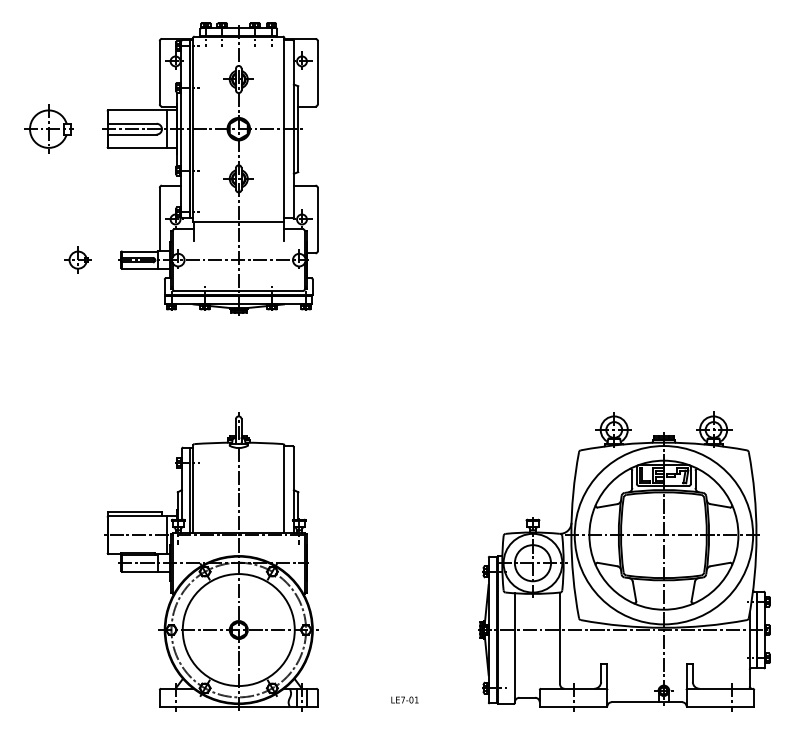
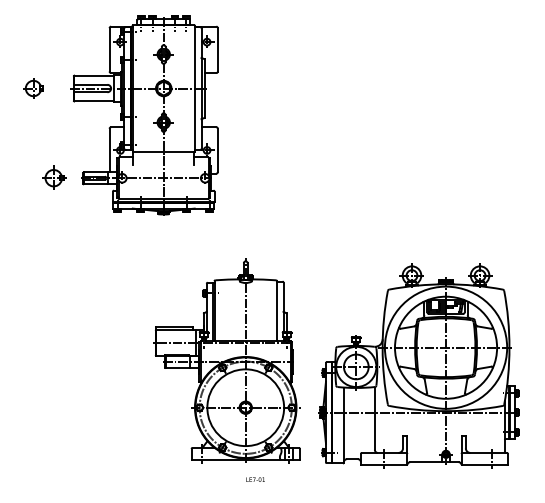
part: (48, 129) -> (33, 88), size x0.6
part: (77, 260) -> (53, 178), size x1.4
part: (210, 561) -> (226, 360), moved
part: (623, 561) -> (418, 365), moved
text: (404, 699) -> (255, 479), moved

